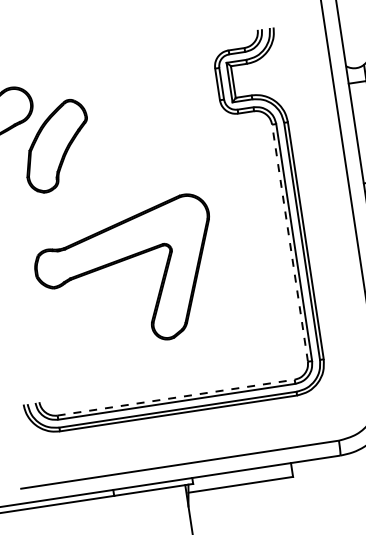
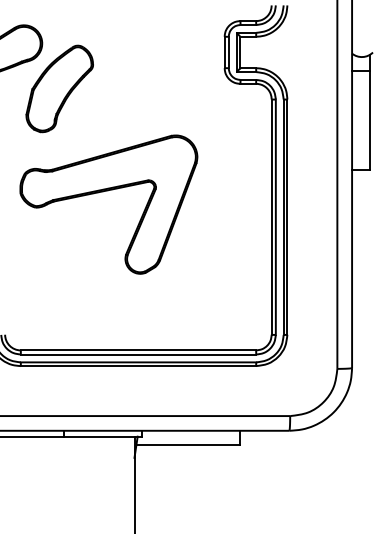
line: (289, 243) -> (271, 217), dashed -> solid
part: (124, 261) -> (108, 191), moved
line: (176, 397) -> (138, 350), dashed -> solid

